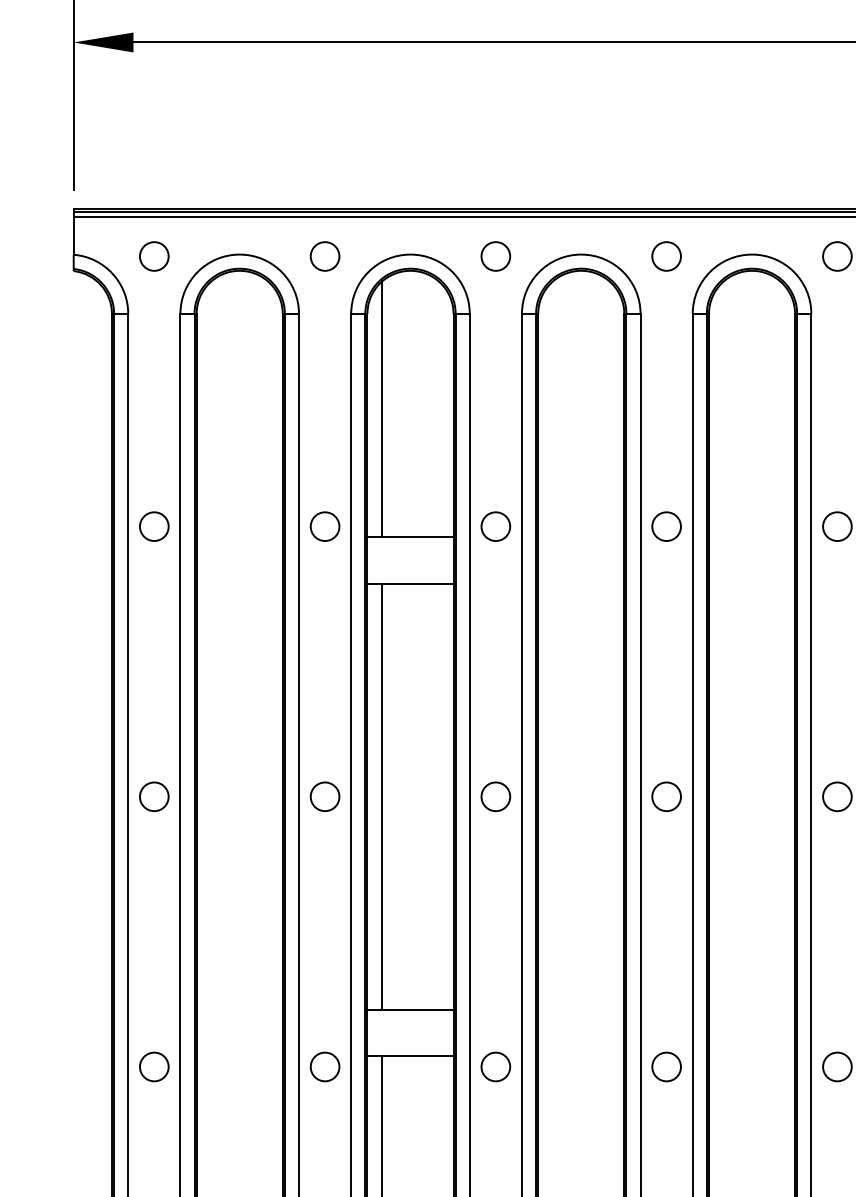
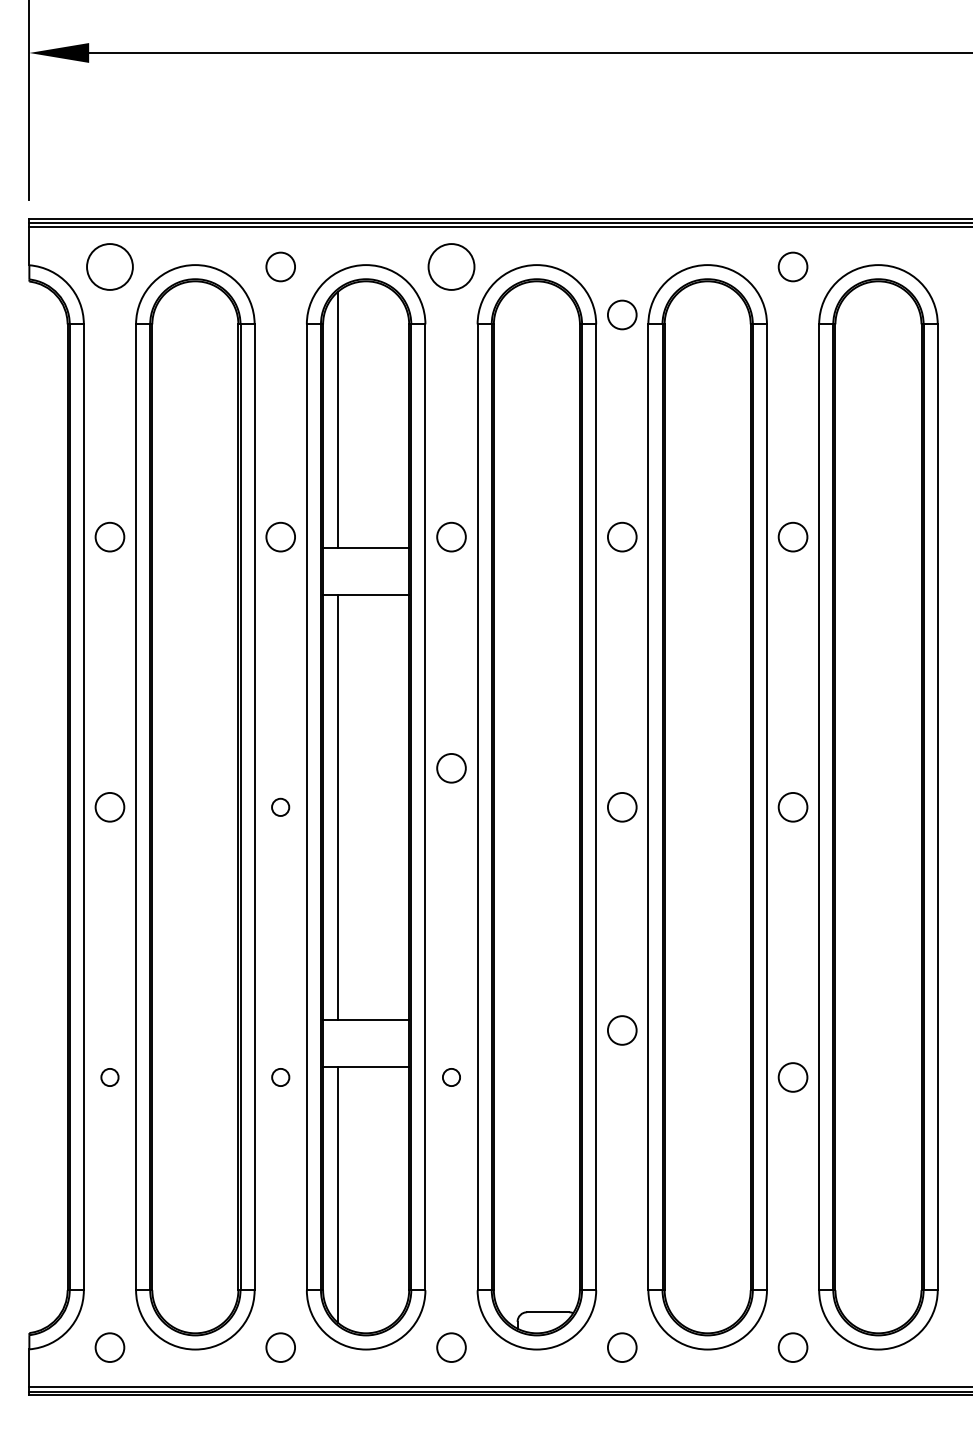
circle: (153, 256) -> (109, 266), size x1.6
circle: (495, 256) -> (451, 266), size x1.6
circle: (666, 256) -> (622, 314), moved
circle: (324, 797) -> (280, 807), size x0.6
circle: (495, 797) -> (451, 768), moved
circle: (153, 1067) -> (109, 1077), size x0.6
circle: (324, 1067) -> (280, 1077), size x0.6
circle: (495, 1067) -> (451, 1077), size x0.6
circle: (666, 1067) -> (622, 1030), moved

